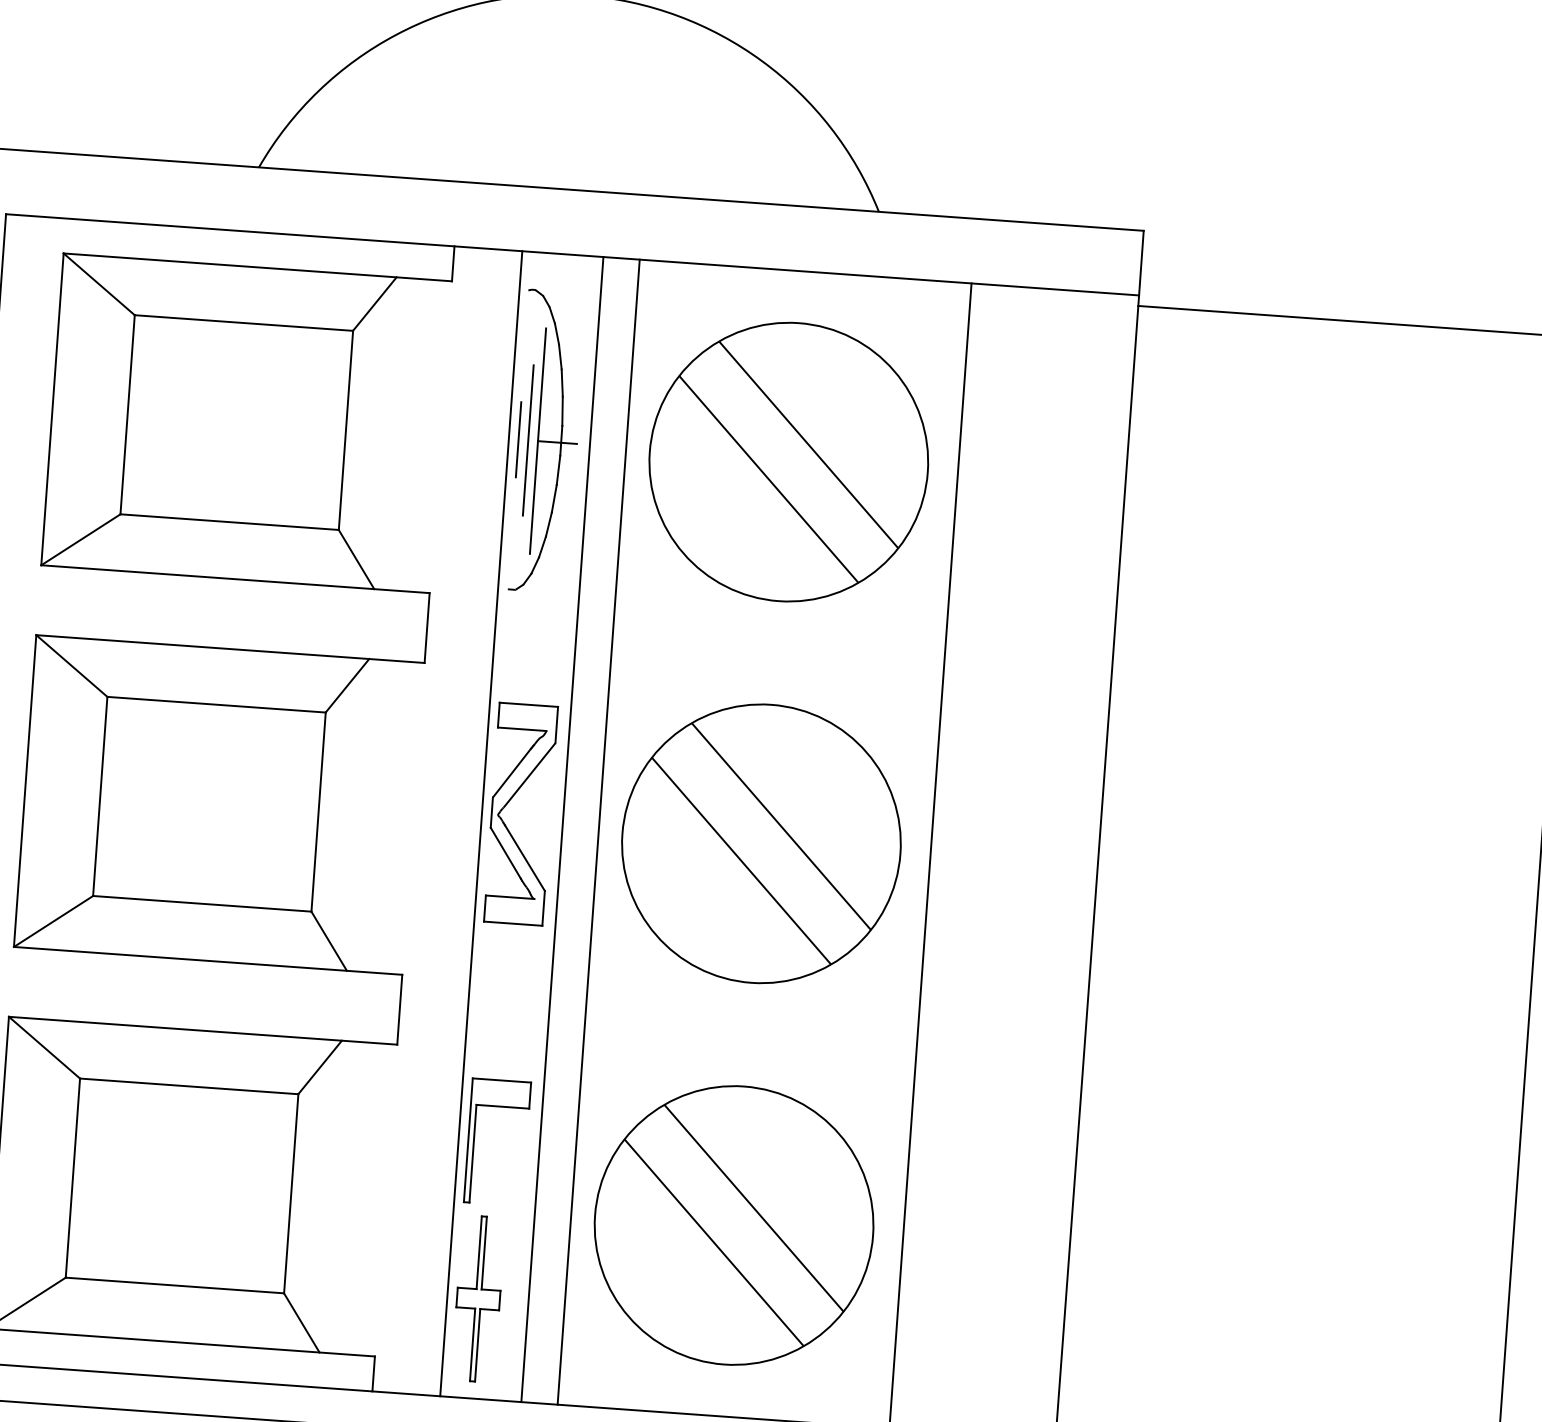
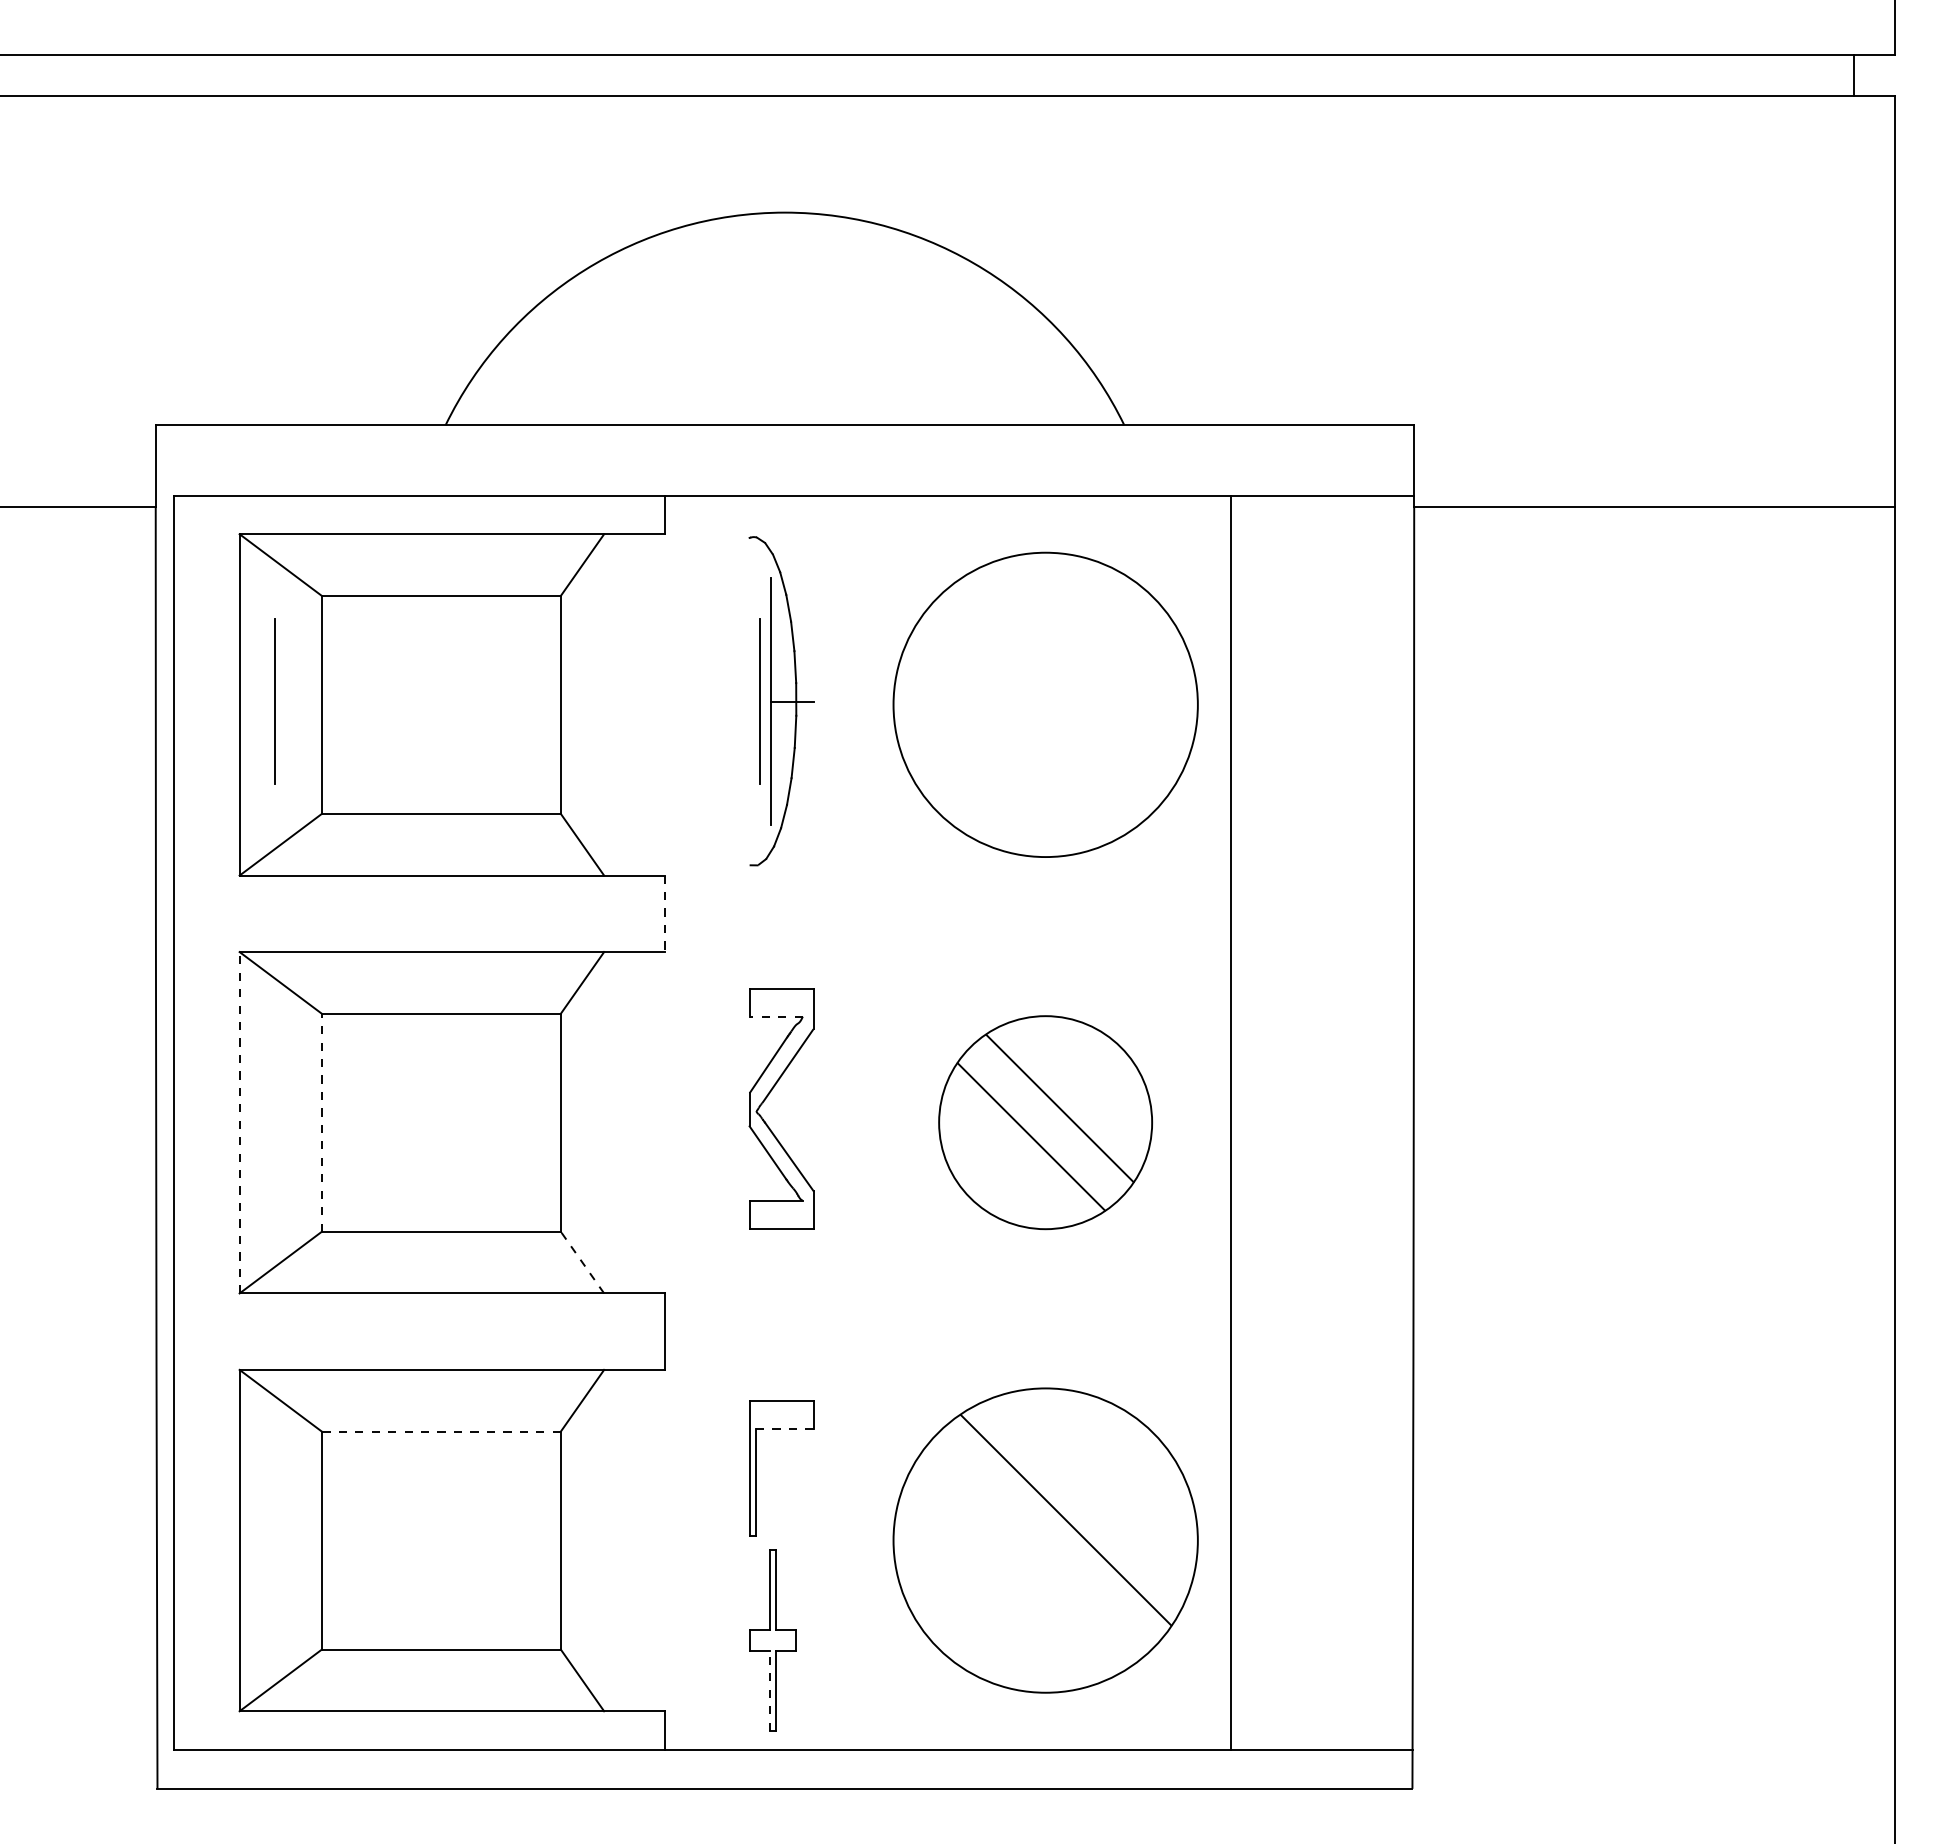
line: (84, 408) -> (274, 701), added
line: (518, 439) -> (749, 701), removed
line: (808, 444) -> (1065, 684), removed
line: (769, 478) -> (1025, 724), removed
line: (426, 628) -> (664, 914), solid -> dashed
line: (522, 729) -> (776, 1016), solid -> dashed
line: (25, 790) -> (239, 1122), solid -> dashed
line: (99, 796) -> (321, 1122), solid -> dashed
line: (480, 823) -> (738, 1122), removed
line: (562, 829) -> (827, 1122), removed
line: (598, 831) -> (867, 1122), removed
part: (761, 843) -> (1045, 1122), size x0.7
line: (329, 941) -> (582, 1262), solid -> dashed
line: (188, 1086) -> (440, 1431), solid -> dashed
line: (502, 1106) -> (784, 1429), solid -> dashed
line: (714, 1242) -> (1025, 1560), removed
line: (472, 1345) -> (770, 1691), solid -> dashed

